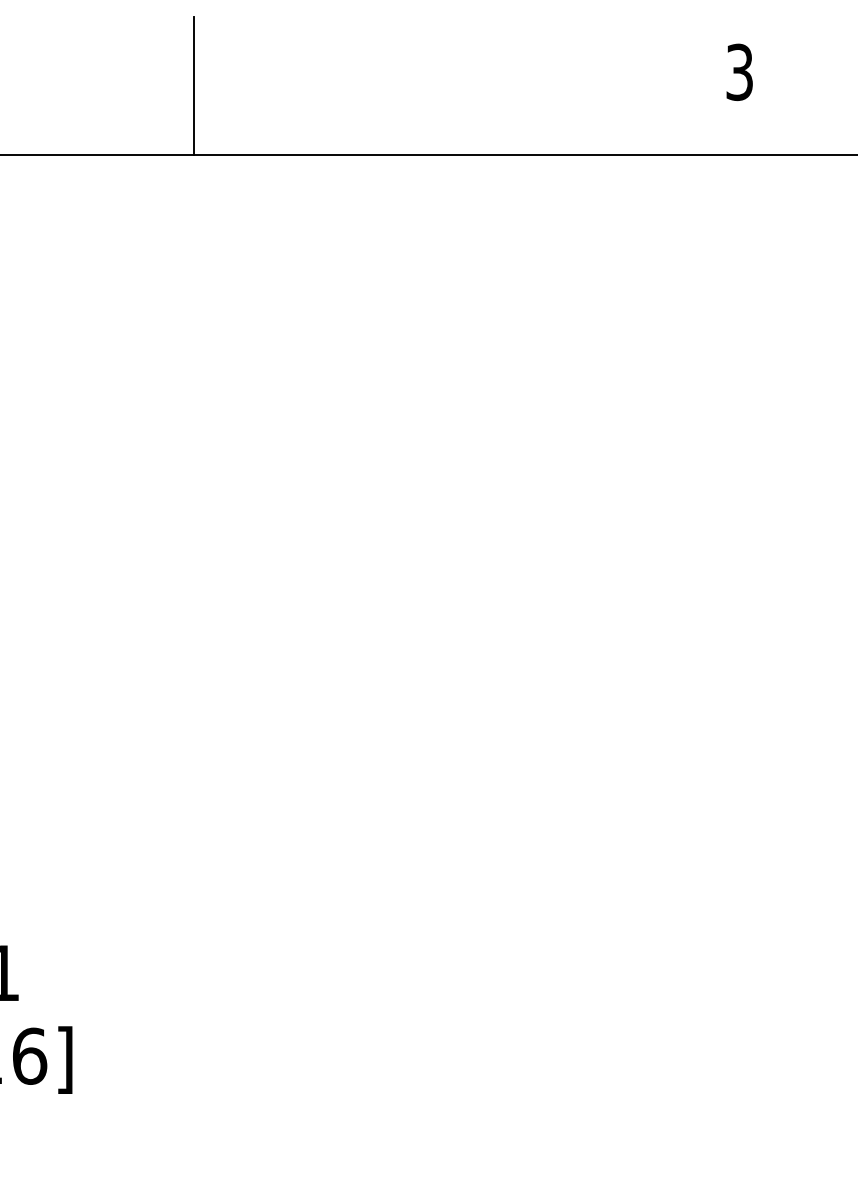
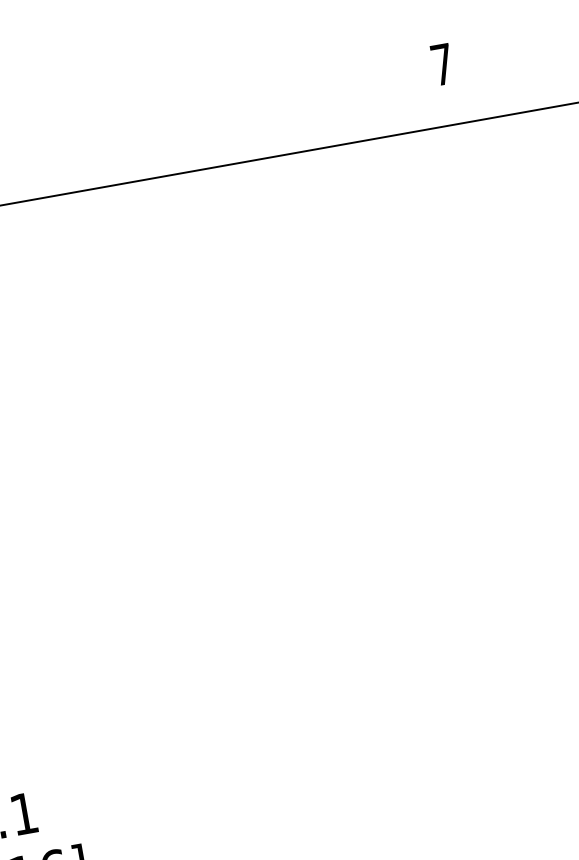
text: (739, 72) -> (442, 64), 3 -> 7
line: (194, 85) -> (48, 144), removed

